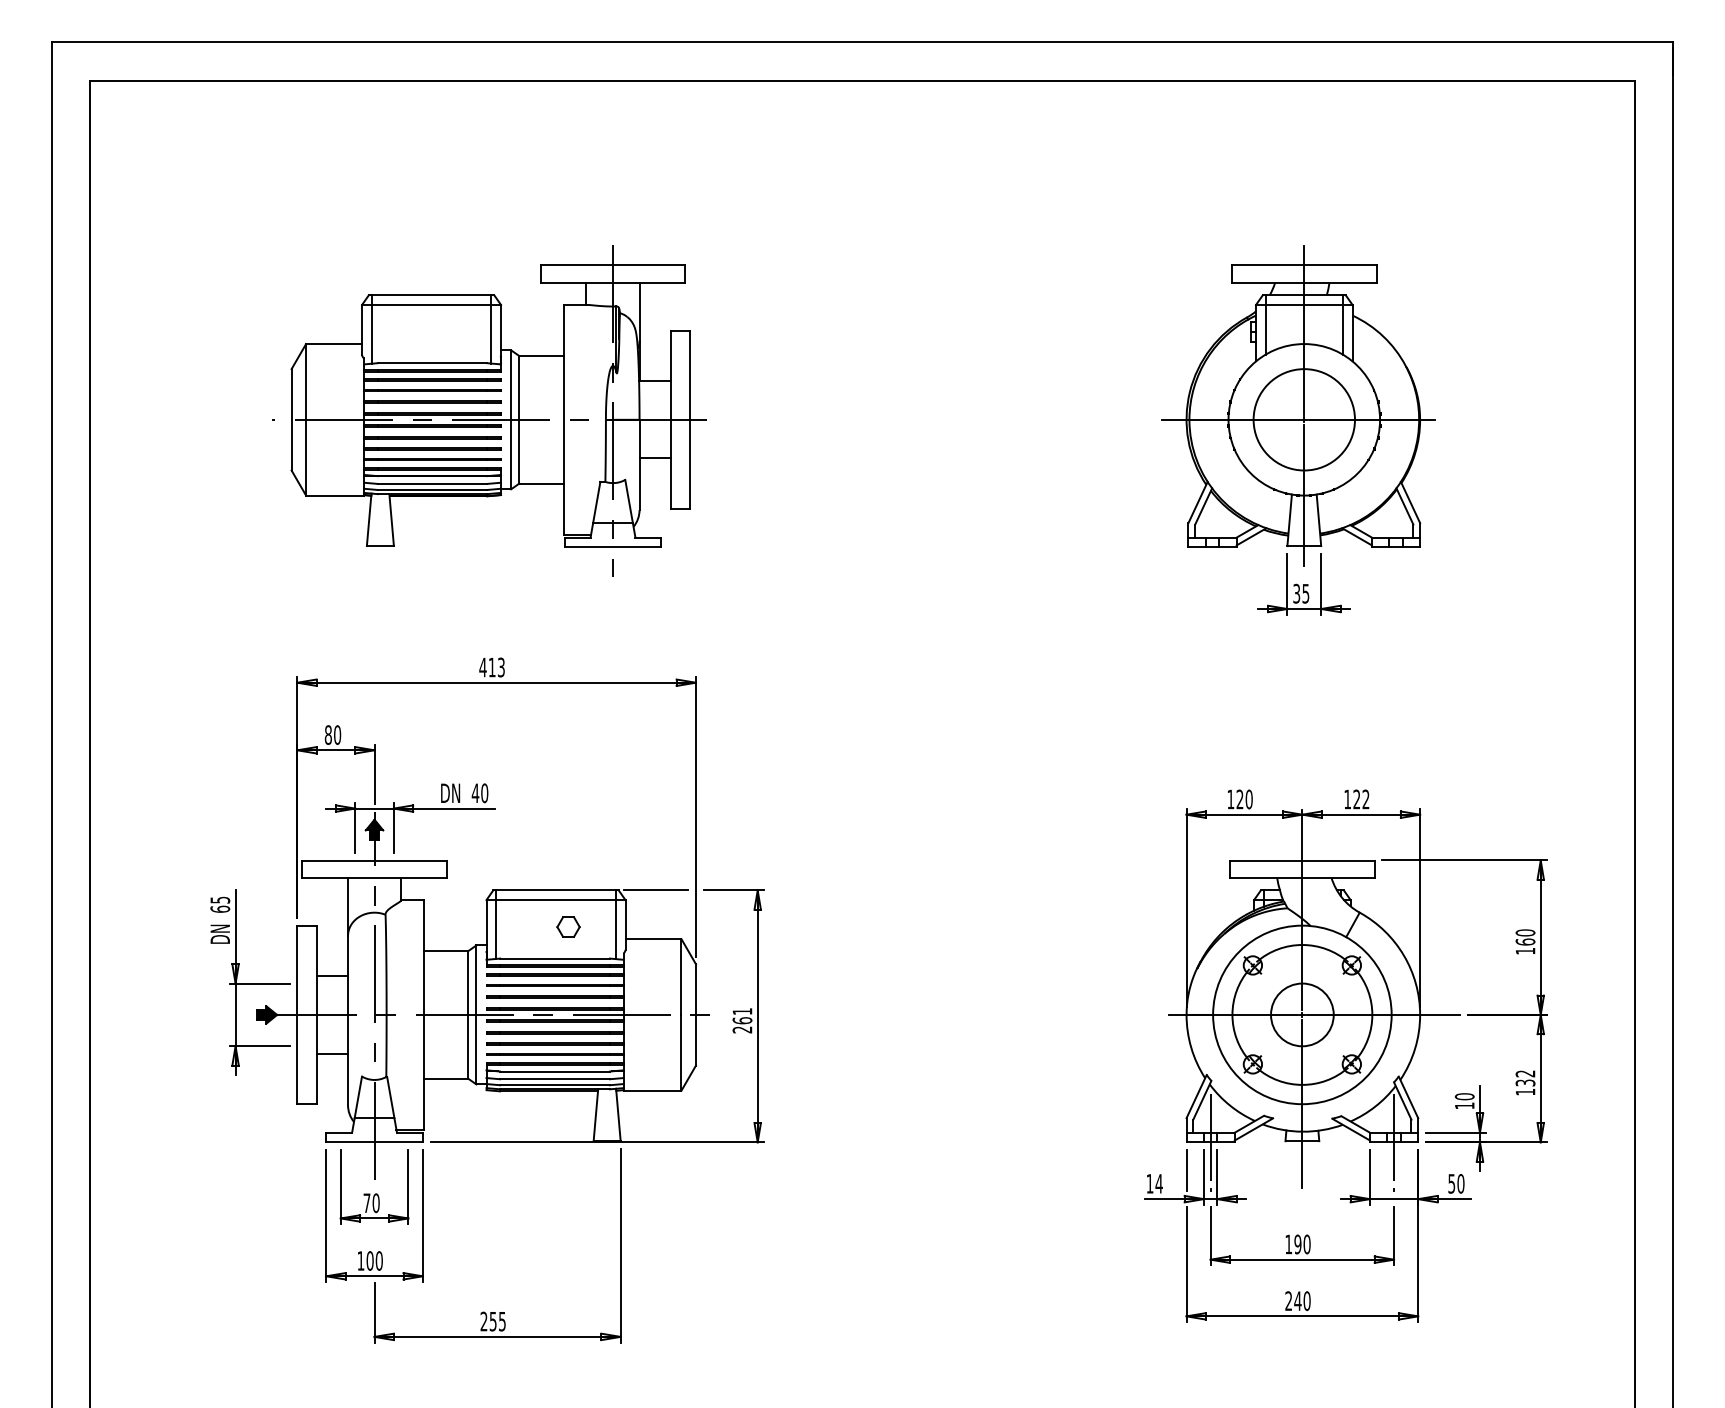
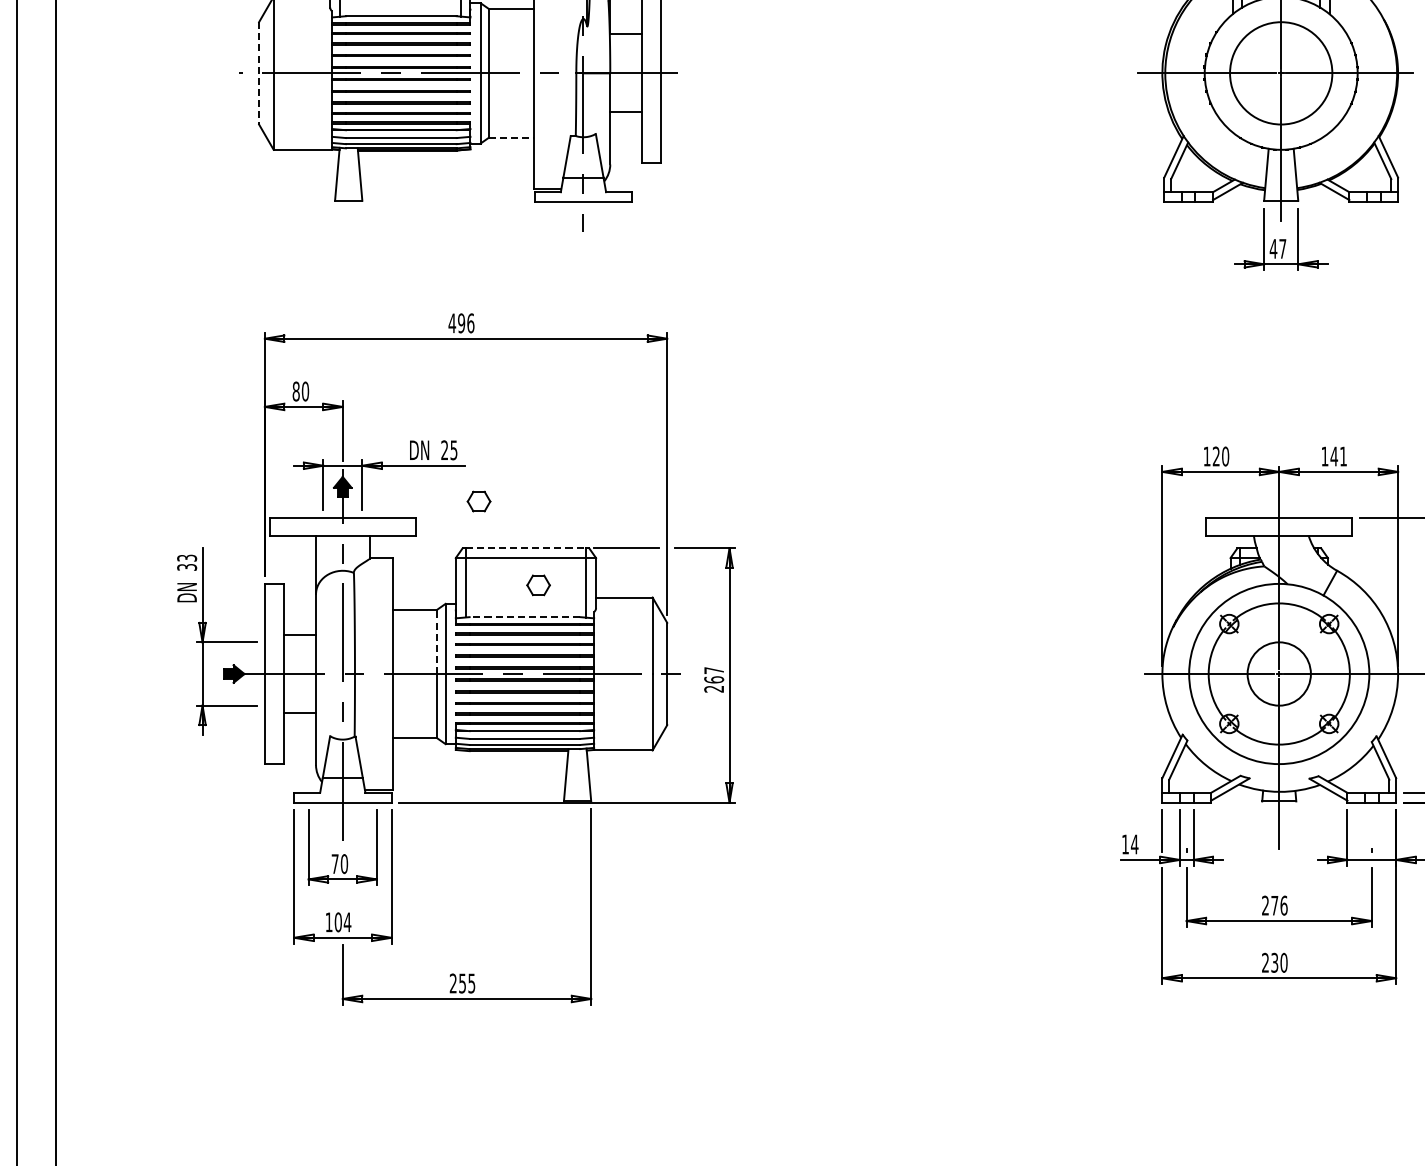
line: (291, 419) -> (258, 73), solid -> dashed
line: (542, 483) -> (512, 137), solid -> dashed
text: (1301, 593) -> (1278, 248), 35 -> 47
text: (496, 667) -> (465, 323), 413 -> 496
text: (479, 793) -> (448, 450), 40 -> 25
text: (1361, 799) -> (1338, 456), 122 -> 141
part: (509, 843) -> (479, 500), added
line: (556, 890) -> (526, 548), solid -> dashed
text: (220, 904) -> (187, 562), 65 -> 33
line: (555, 958) -> (525, 617), solid -> dashed
line: (468, 983) -> (437, 642), solid -> dashed
text: (742, 1011) -> (714, 670), 261 -> 267
line: (1210, 1137) -> (1186, 797), removed
line: (1394, 1137) -> (1372, 797), removed
text: (1297, 1244) -> (1274, 905), 190 -> 276
text: (379, 1260) -> (347, 921), 100 -> 104
text: (1297, 1301) -> (1274, 963), 240 -> 230

